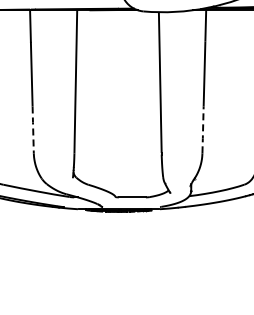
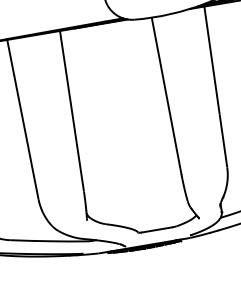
line: (203, 129) -> (223, 140), dashed -> solid
line: (33, 130) -> (33, 173), dashed -> solid

